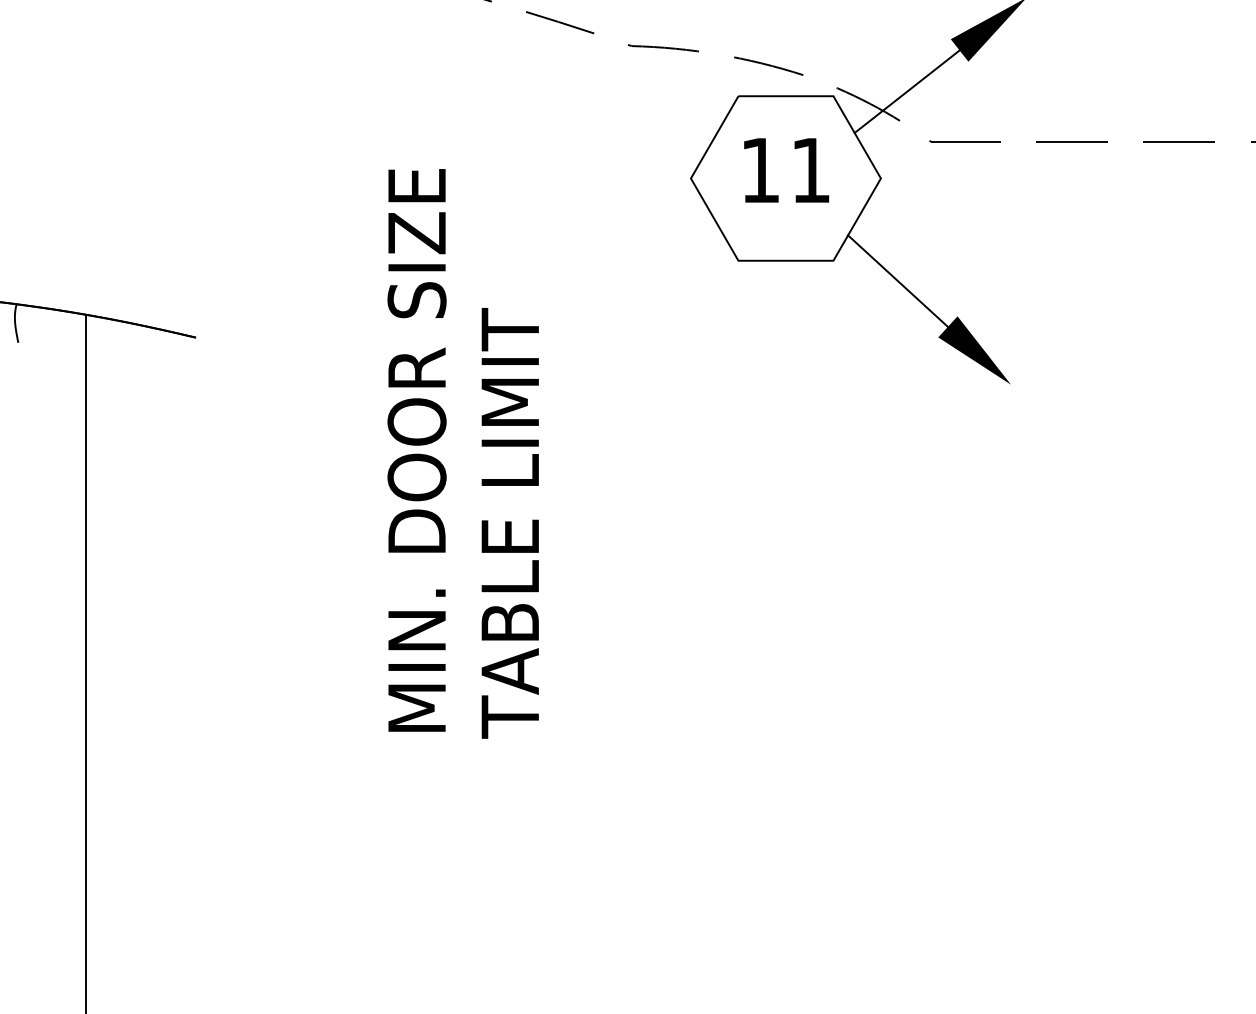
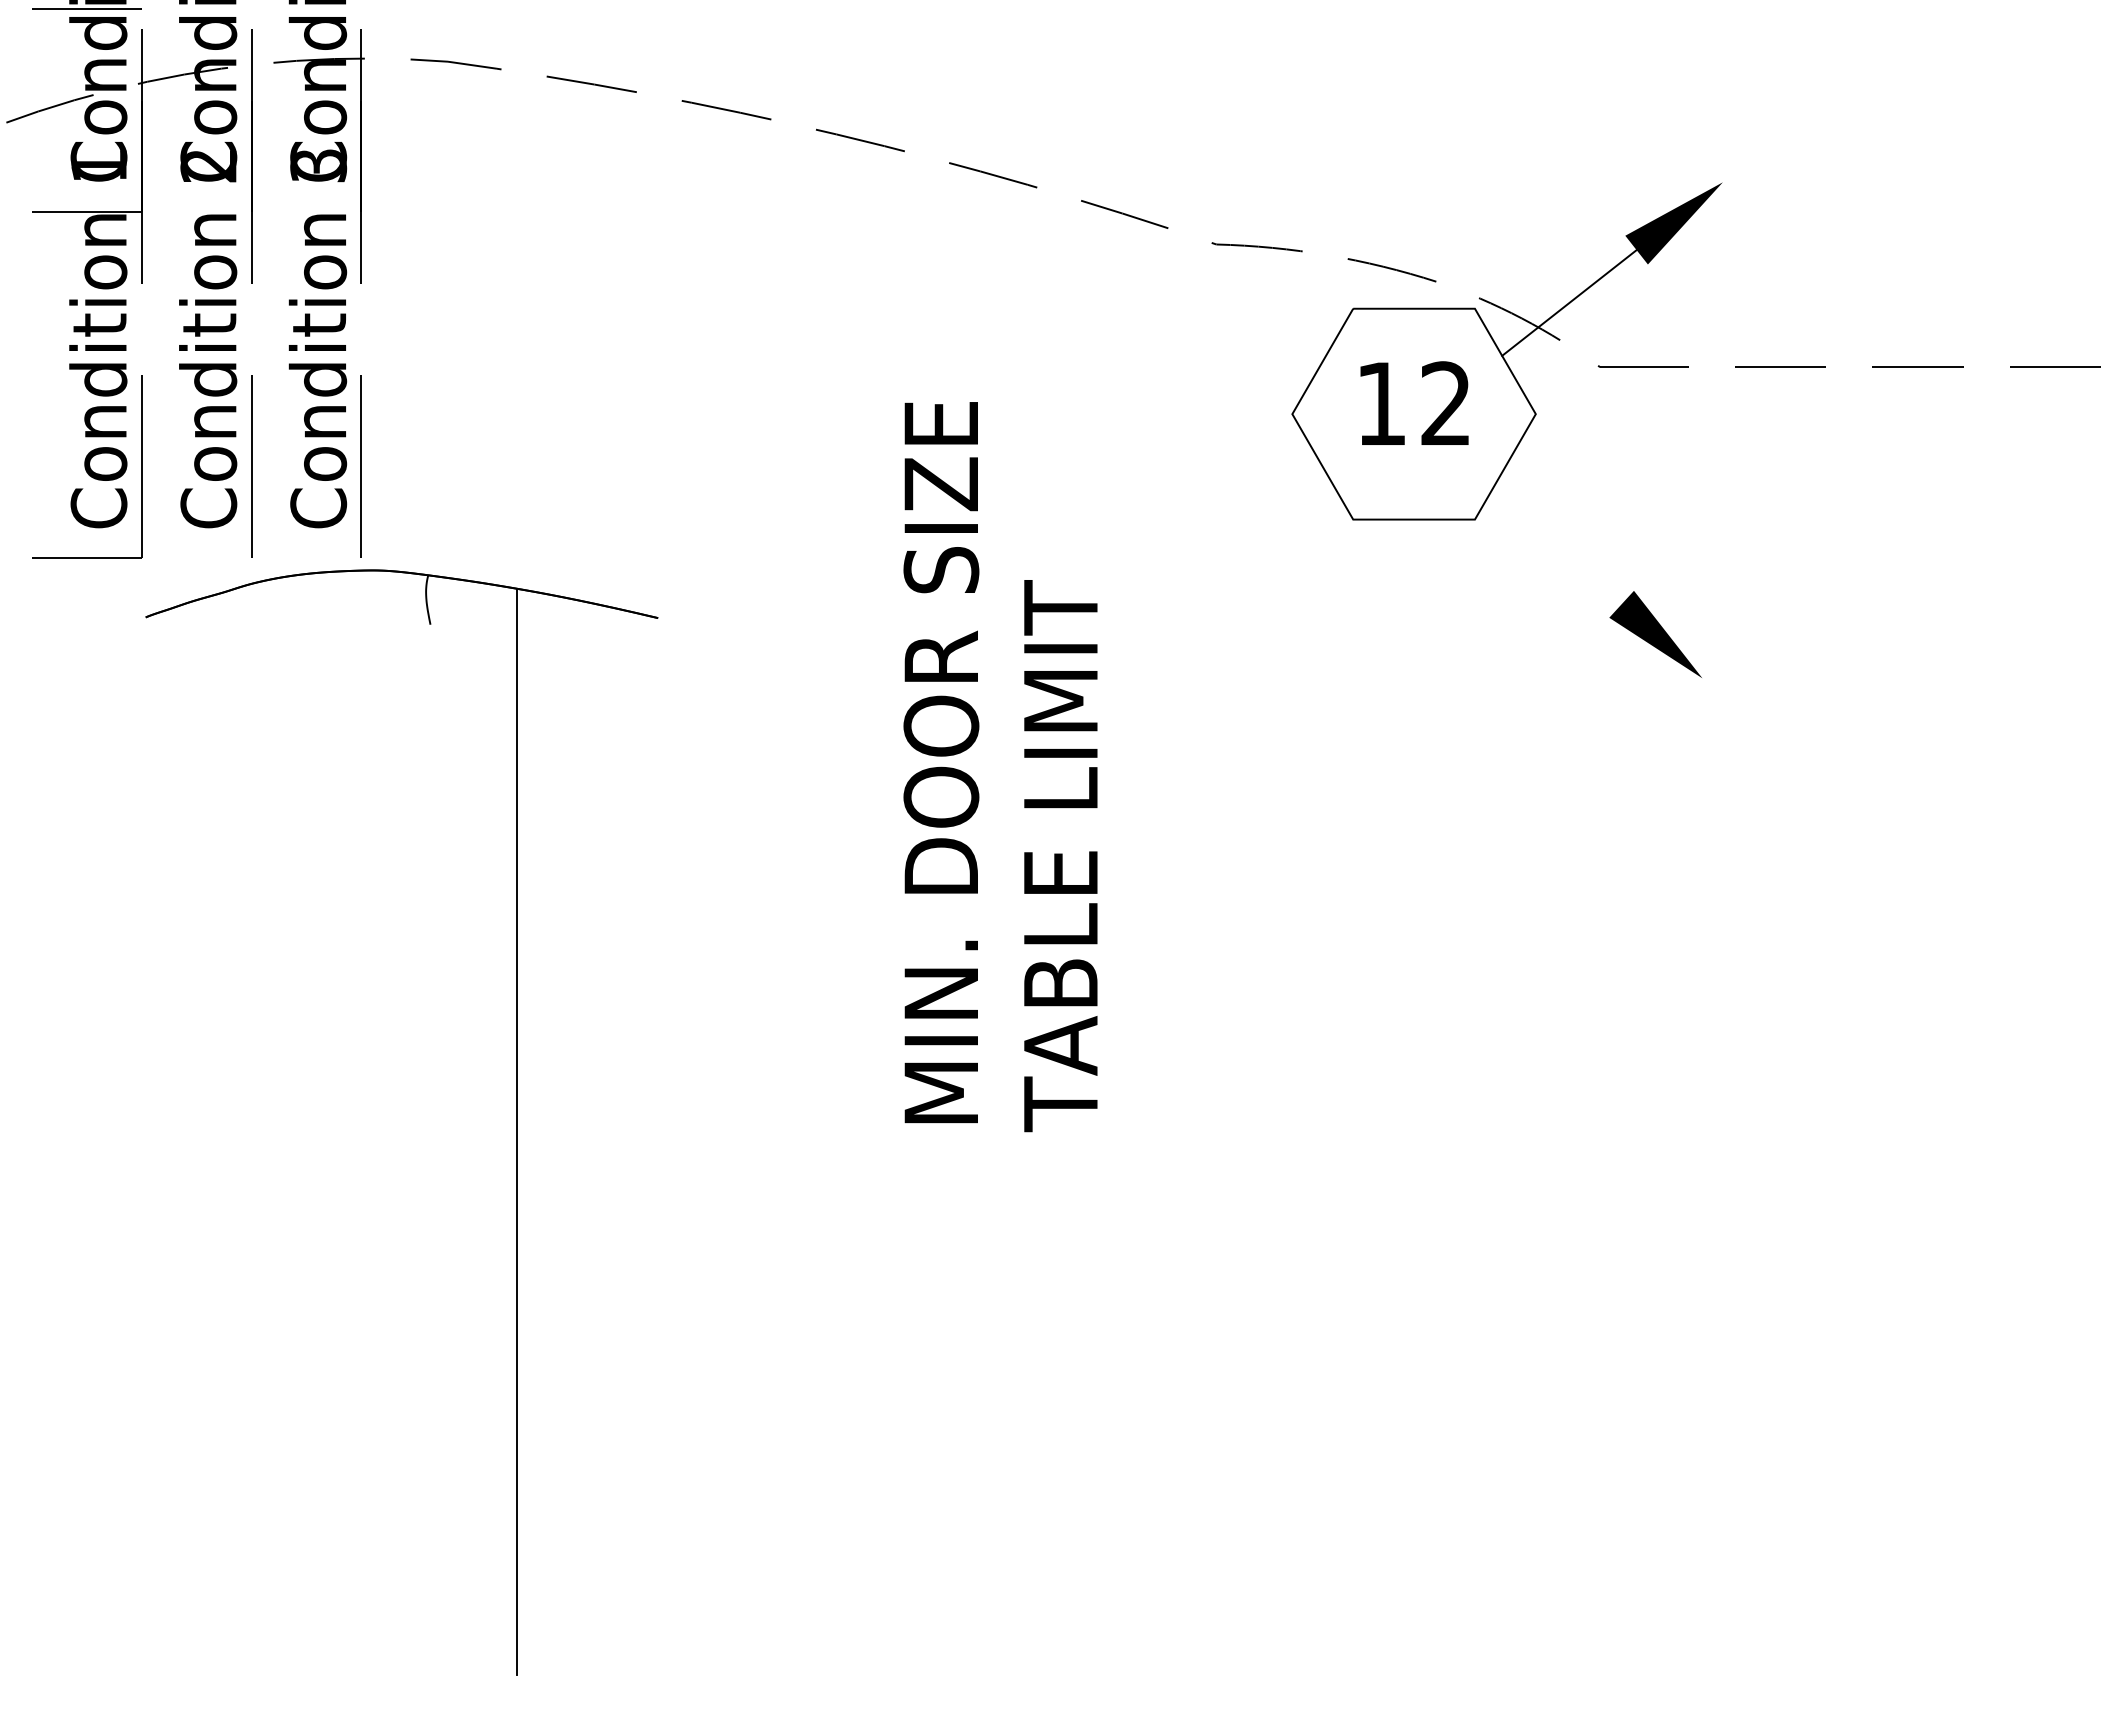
text: (810, 169) -> (1445, 402), 11 -> 12
line: (897, 280) -> (1557, 545), removed

